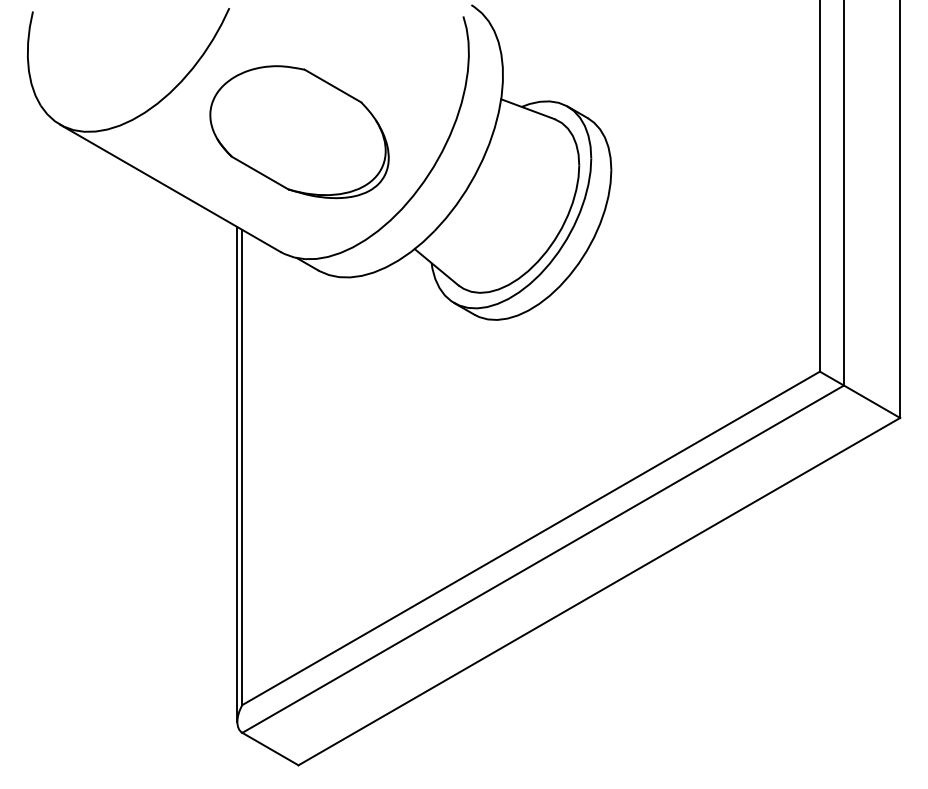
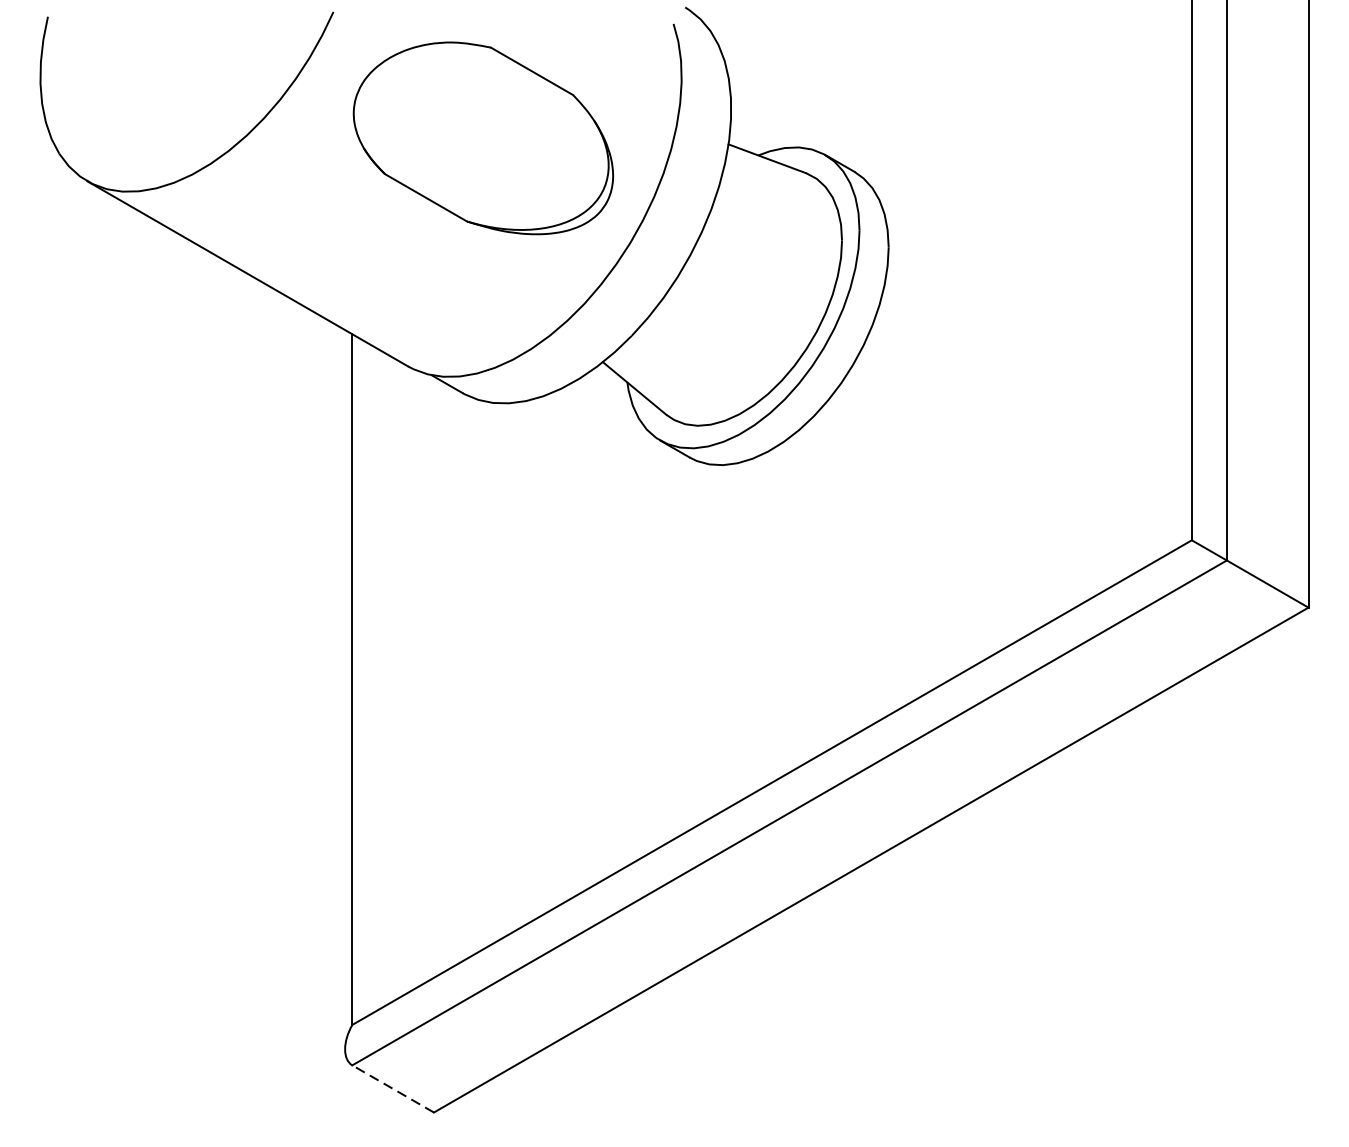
part: (299, 132) -> (483, 138), moved
line: (237, 473) -> (345, 688), removed
line: (270, 748) -> (393, 1088), solid -> dashed

